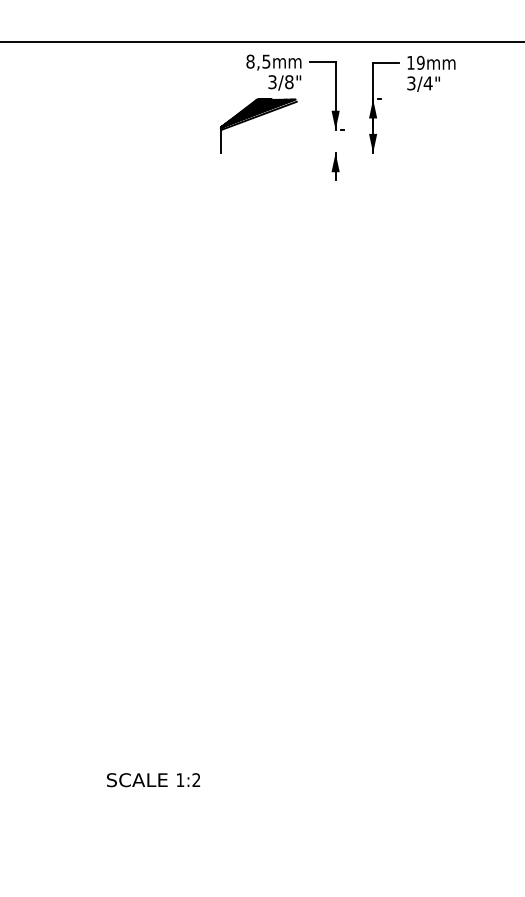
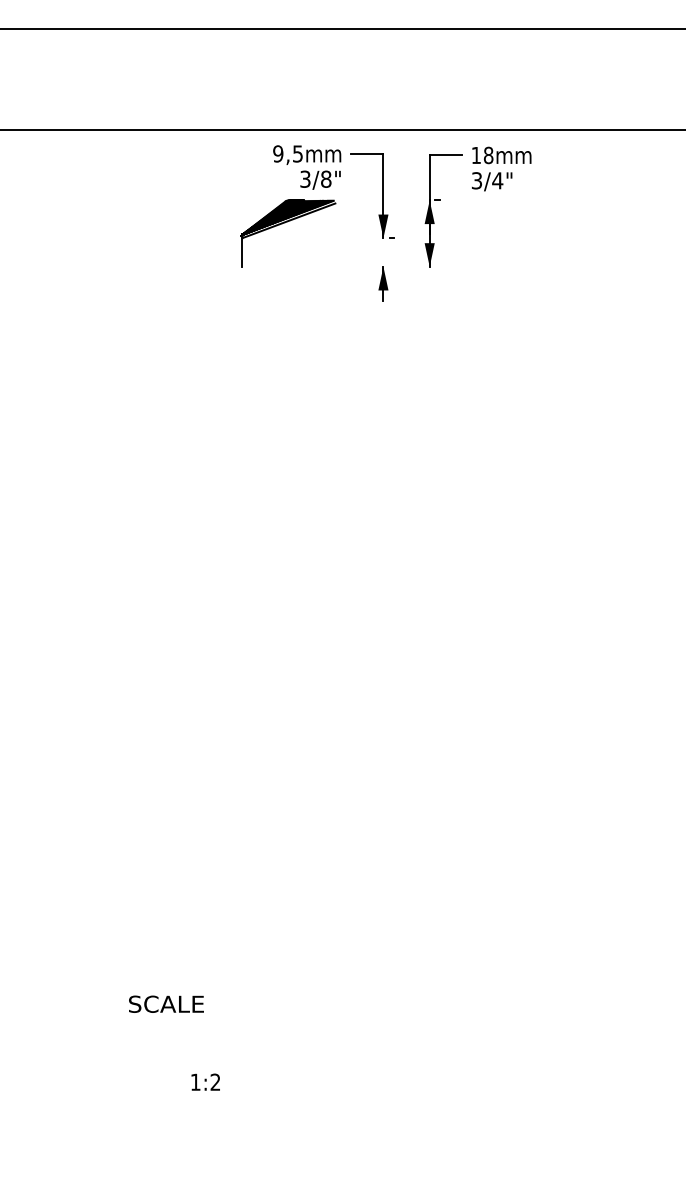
text: (250, 61) -> (278, 153), 8,5 -> 9,5
text: (420, 62) -> (488, 155), 19 -> 18
text: (137, 779) -> (166, 1003), moved
text: (188, 779) -> (205, 1081), moved

